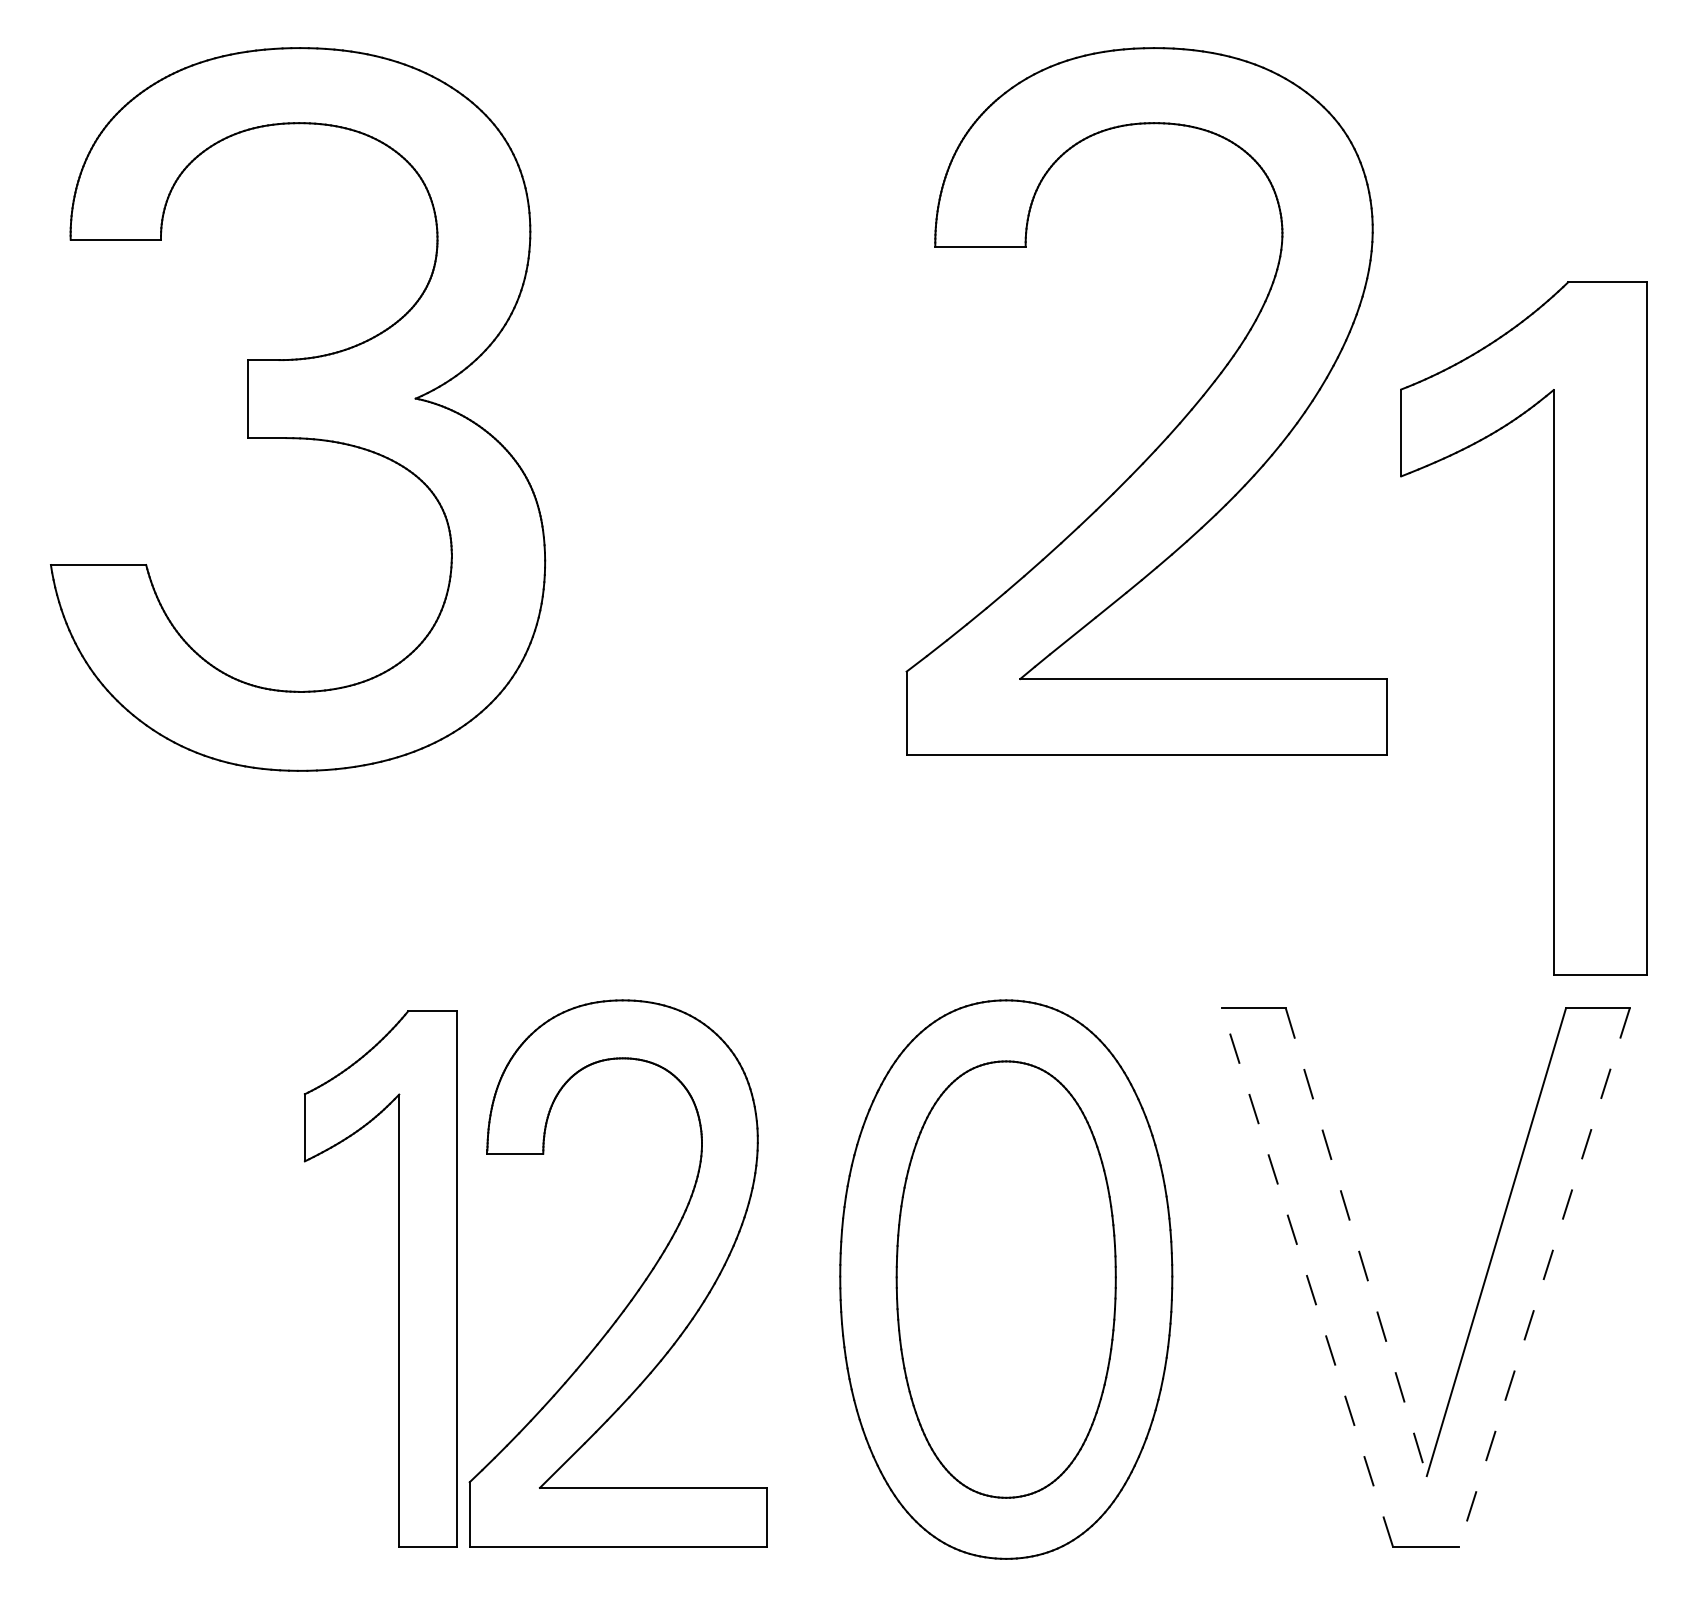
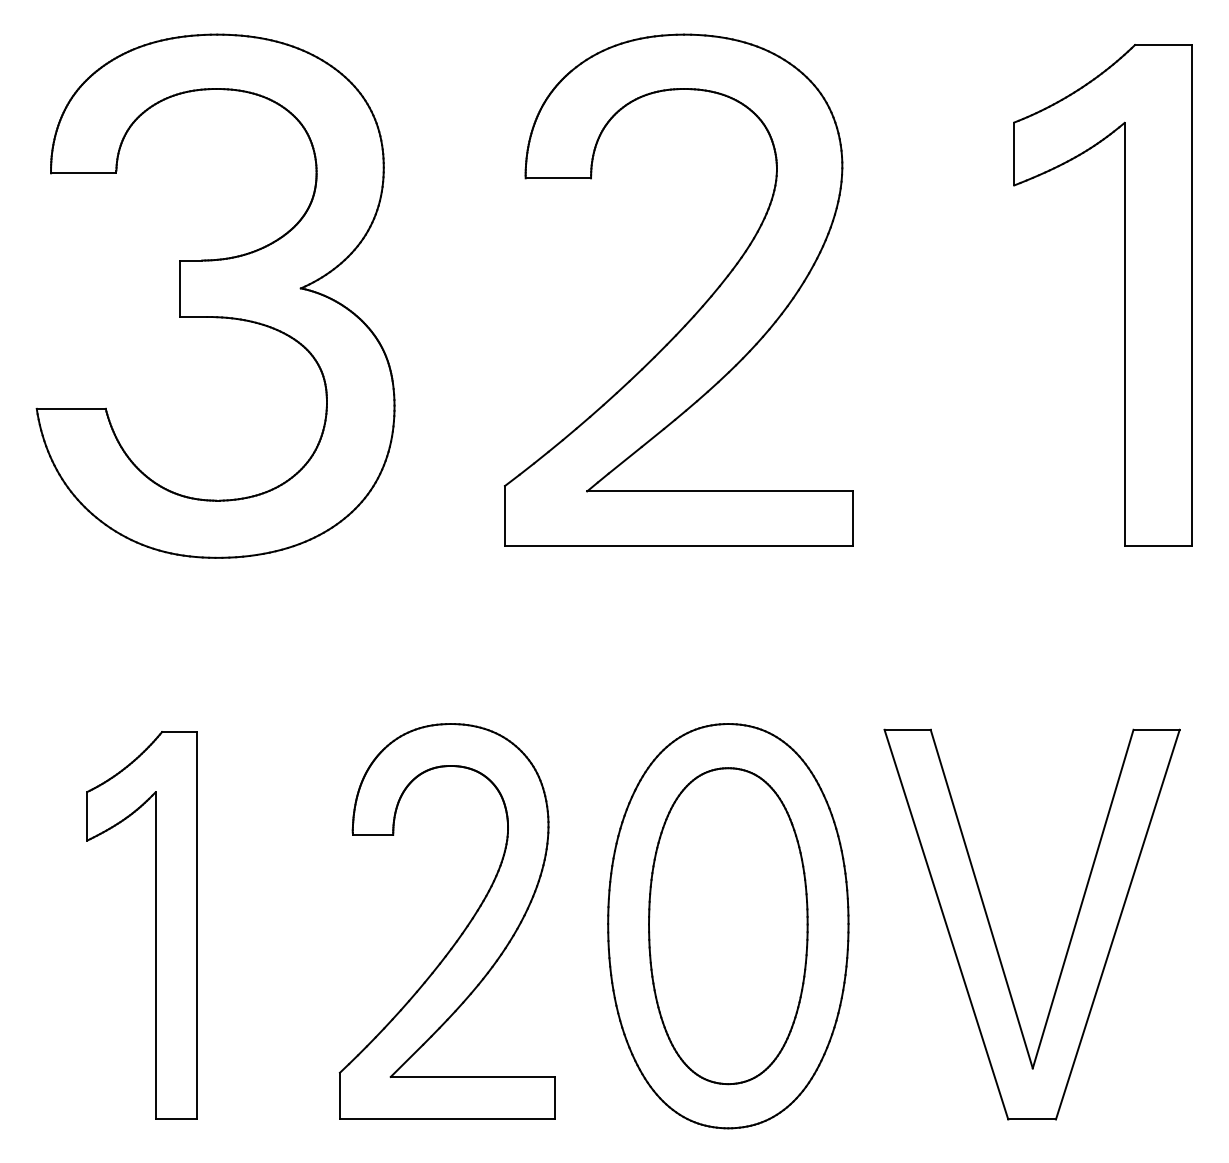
part: (1175, 426) -> (699, 308), moved
part: (1553, 628) -> (1124, 295), moved
line: (1356, 1242) -> (981, 899), dashed -> solid
line: (1307, 1277) -> (946, 924), dashed -> solid
part: (398, 1278) -> (155, 925), moved
line: (1544, 1278) -> (1117, 925), dashed -> solid

